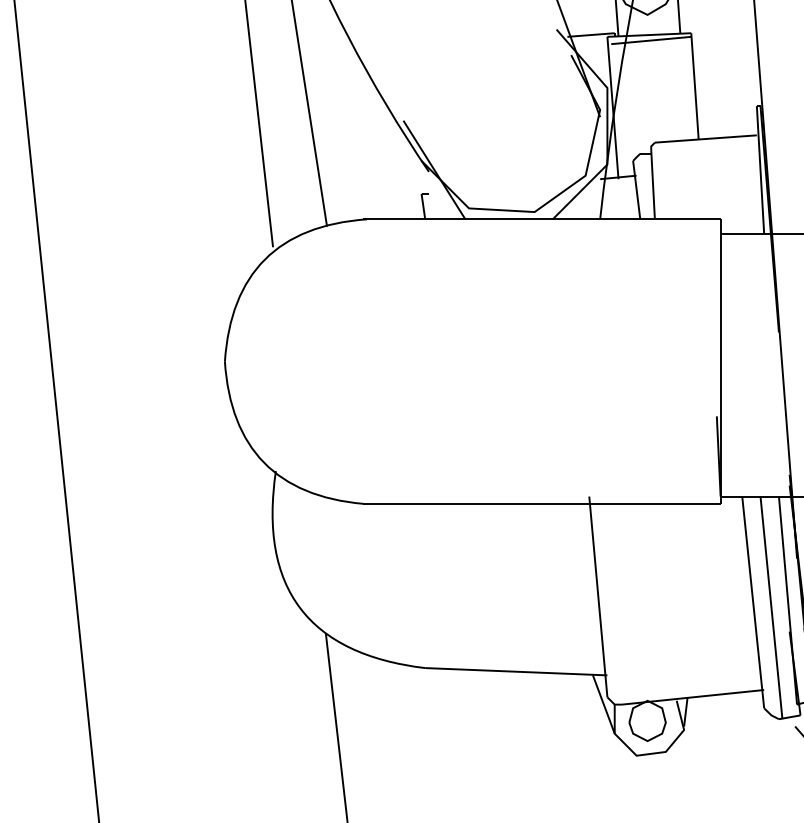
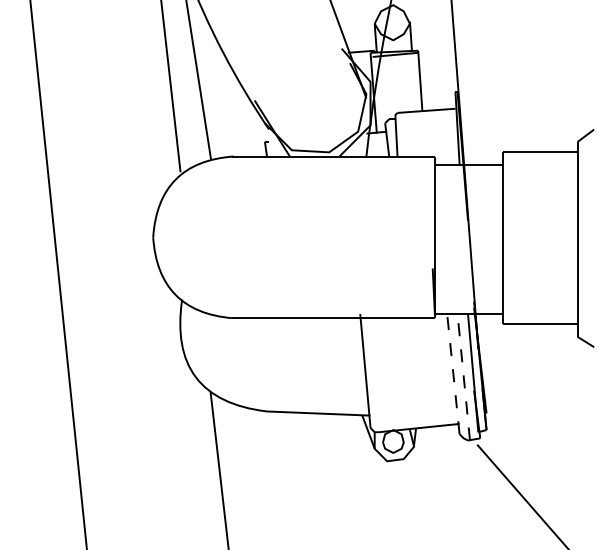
line: (753, 601) -> (453, 373), solid -> dashed
line: (770, 608) -> (463, 377), solid -> dashed

